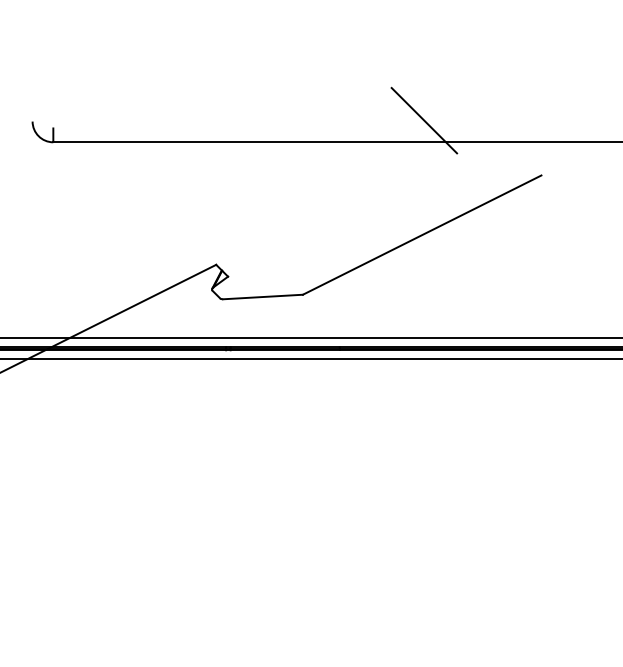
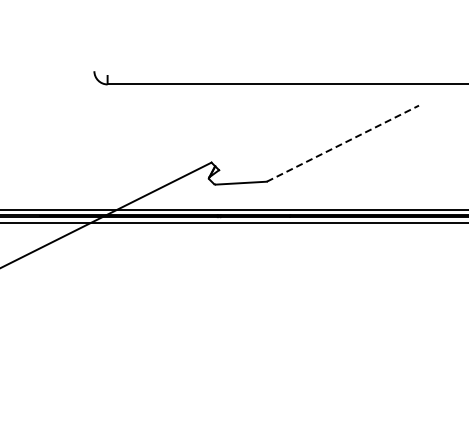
line: (424, 120) -> (344, 70), removed
line: (423, 234) -> (343, 143), solid -> dashed

